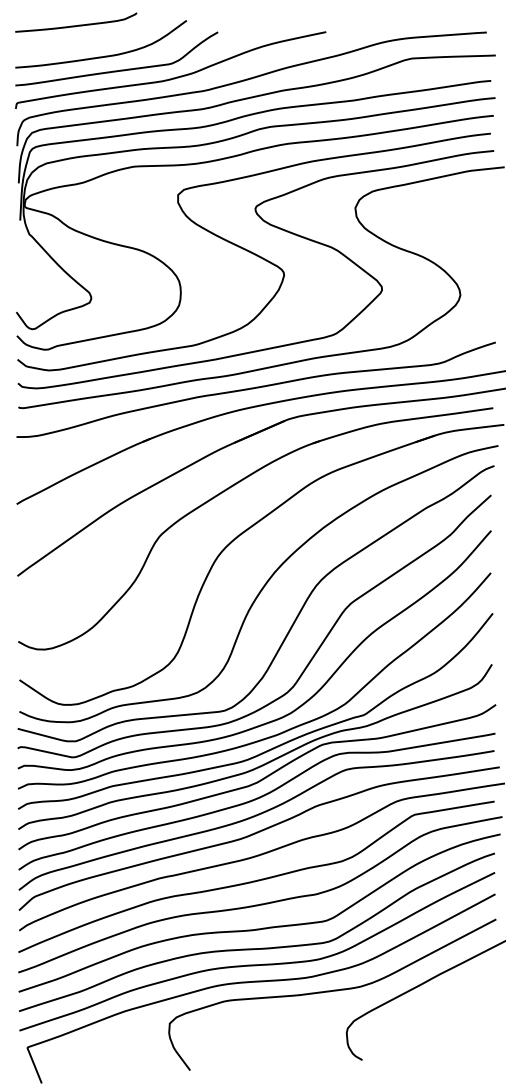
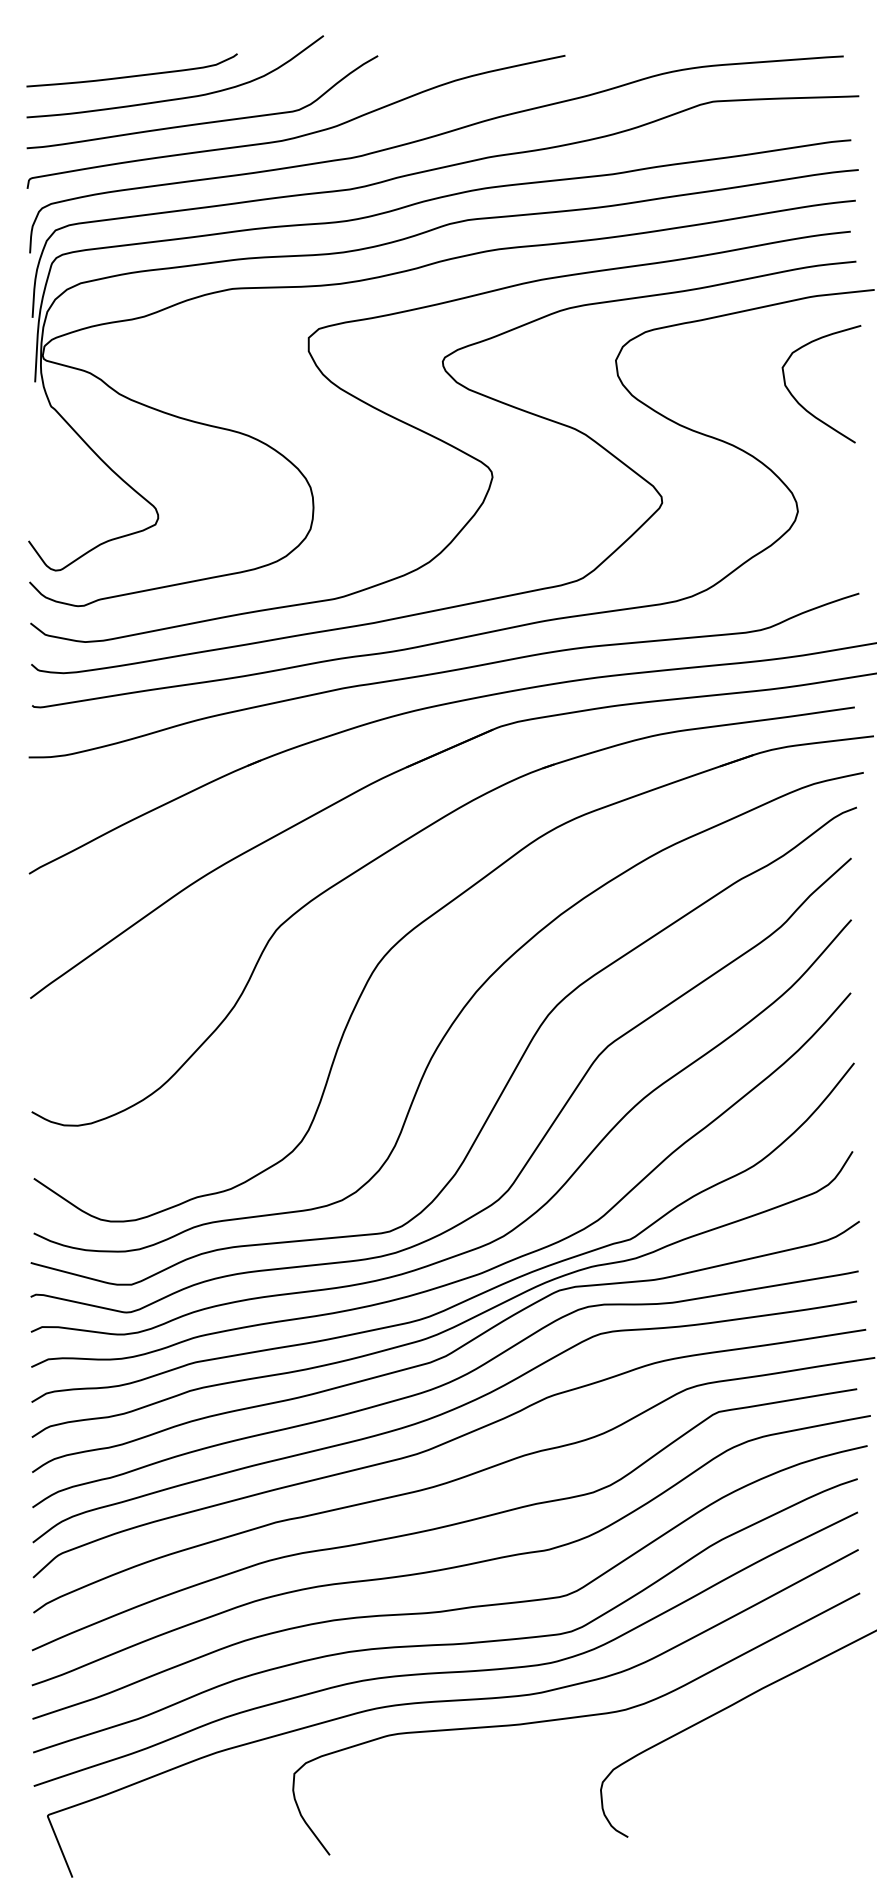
curve: (78, 24) -> (136, 73), moved
curve: (462, 232) -> (801, 402), added

